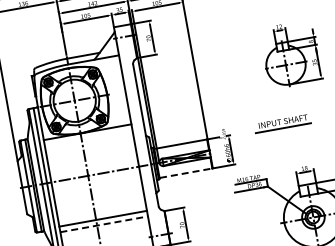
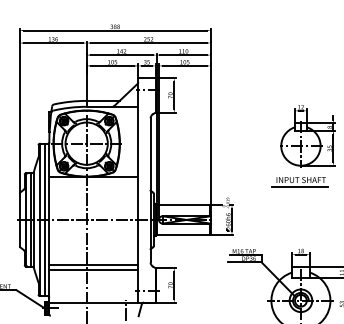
part: (281, 124) -> (299, 182), moved
line: (186, 173) -> (183, 234), dashed -> solid
line: (103, 224) -> (93, 270), dashed -> solid

